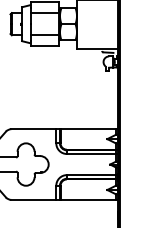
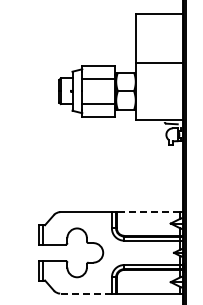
line: (88, 129) -> (148, 212), solid -> dashed
line: (34, 199) -> (86, 293), solid -> dashed

